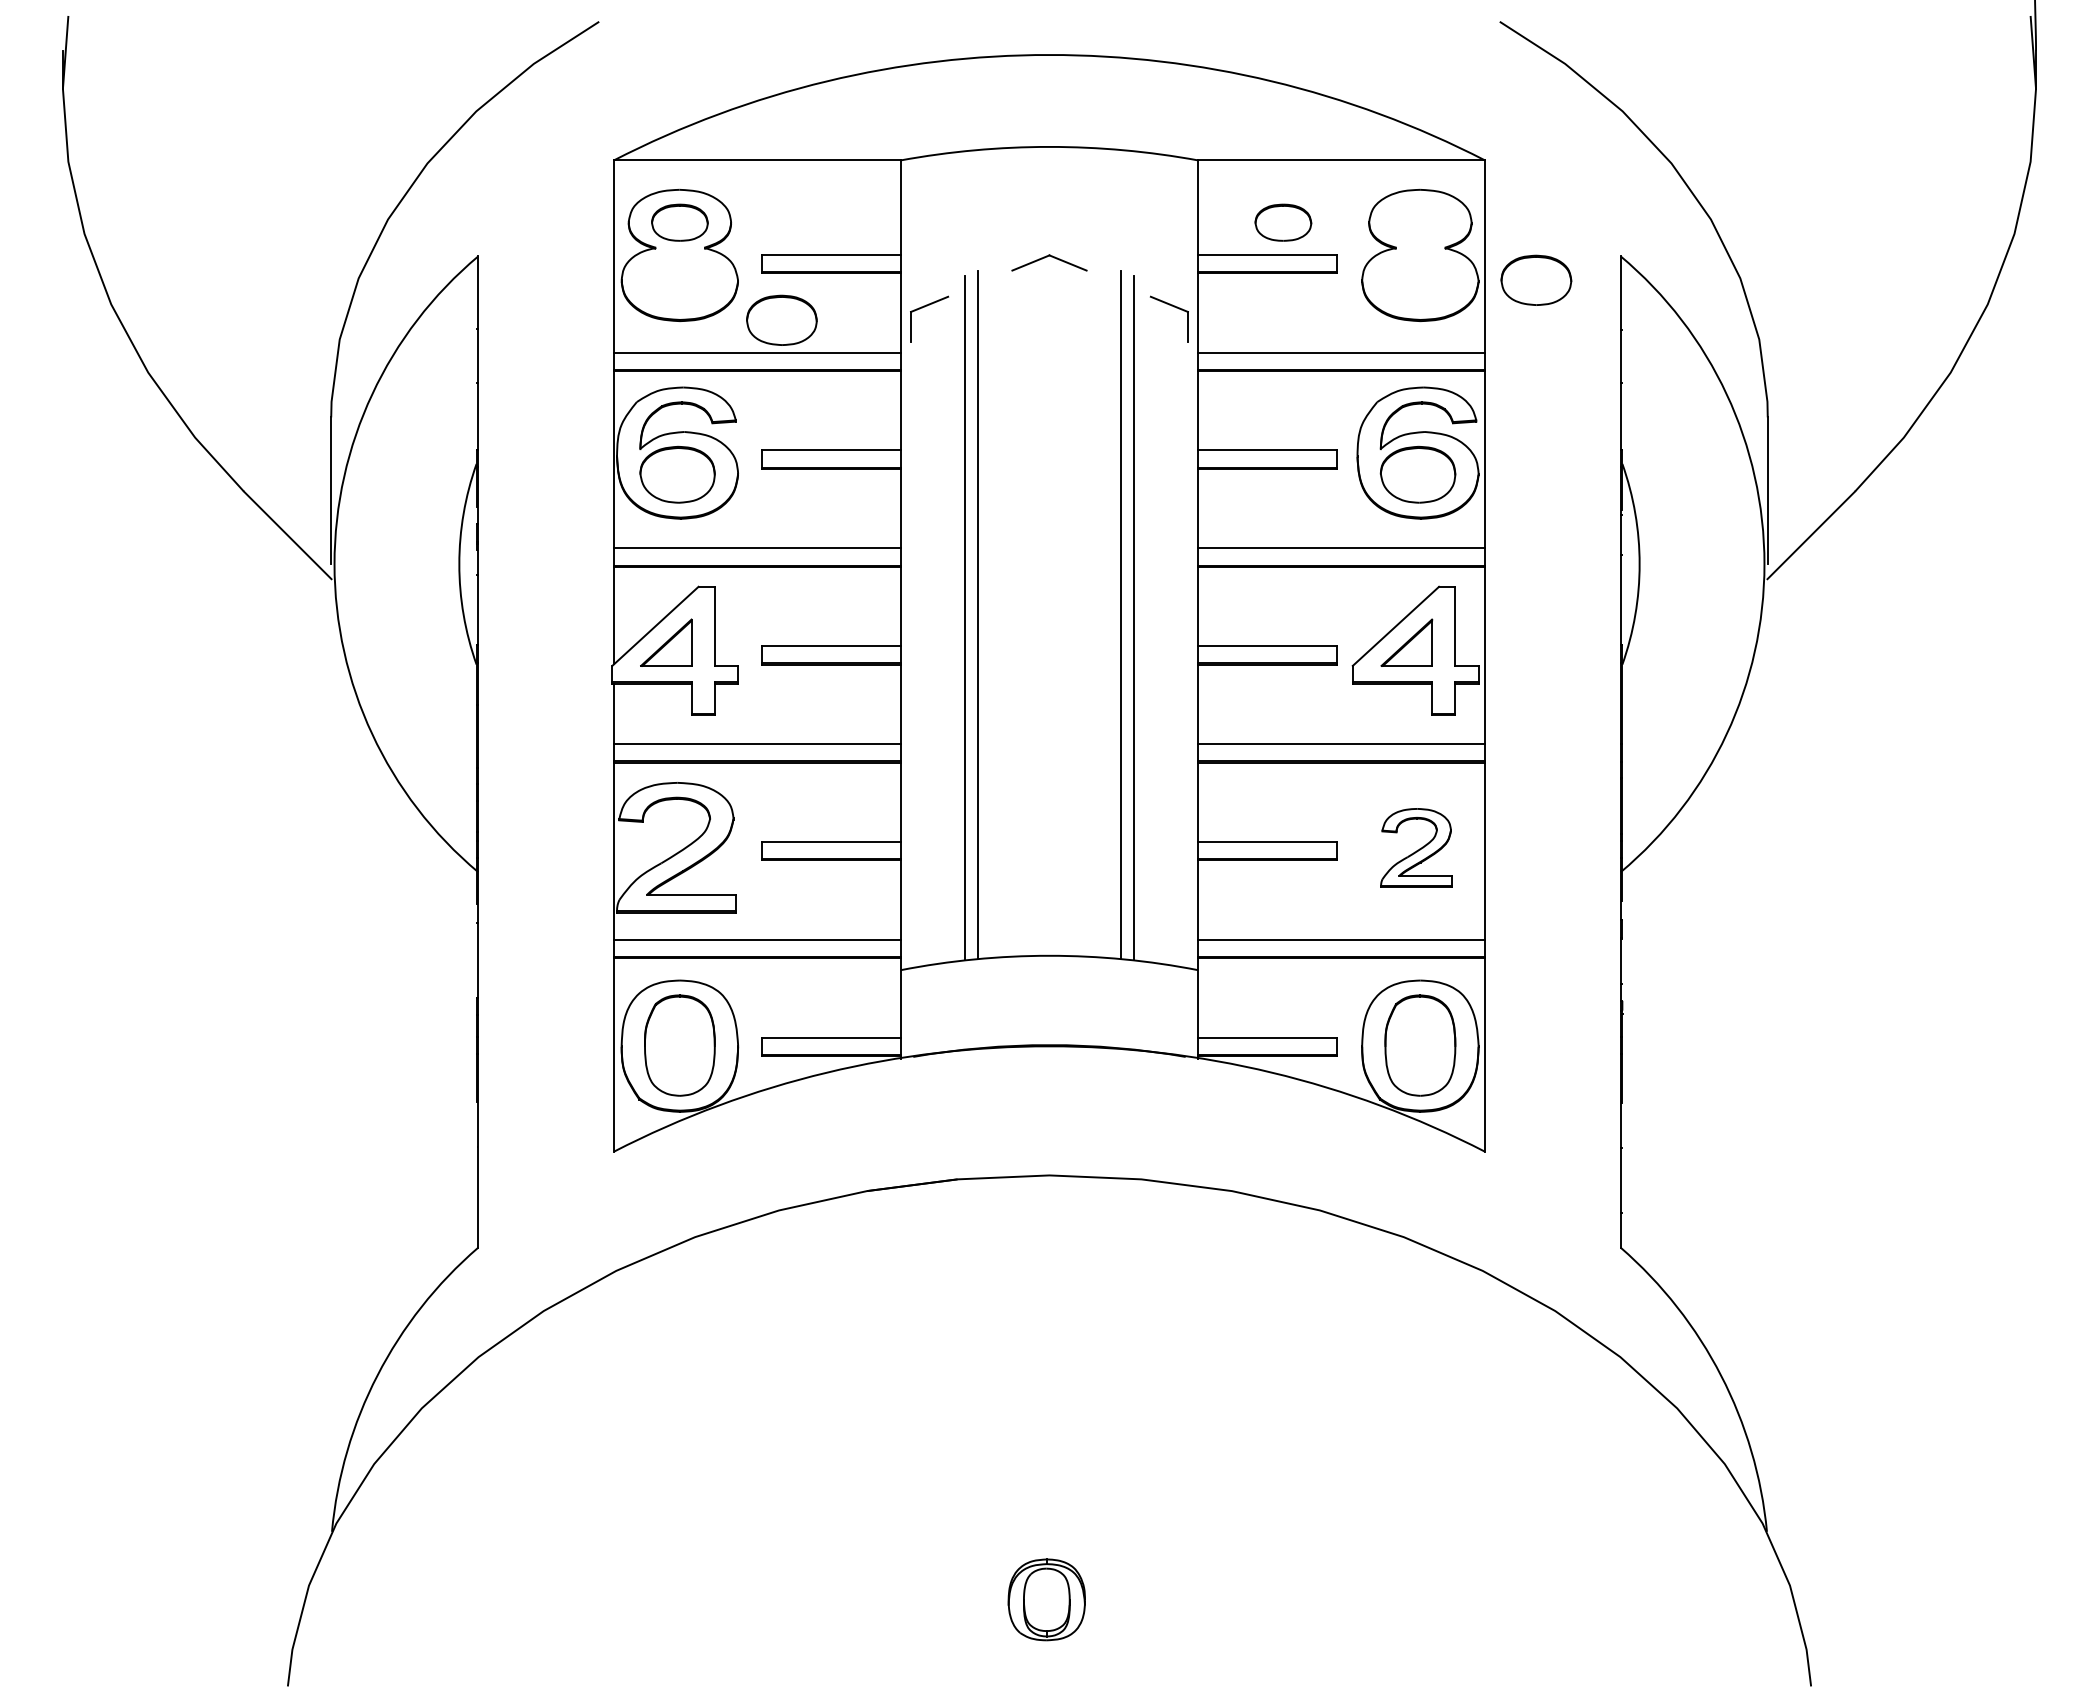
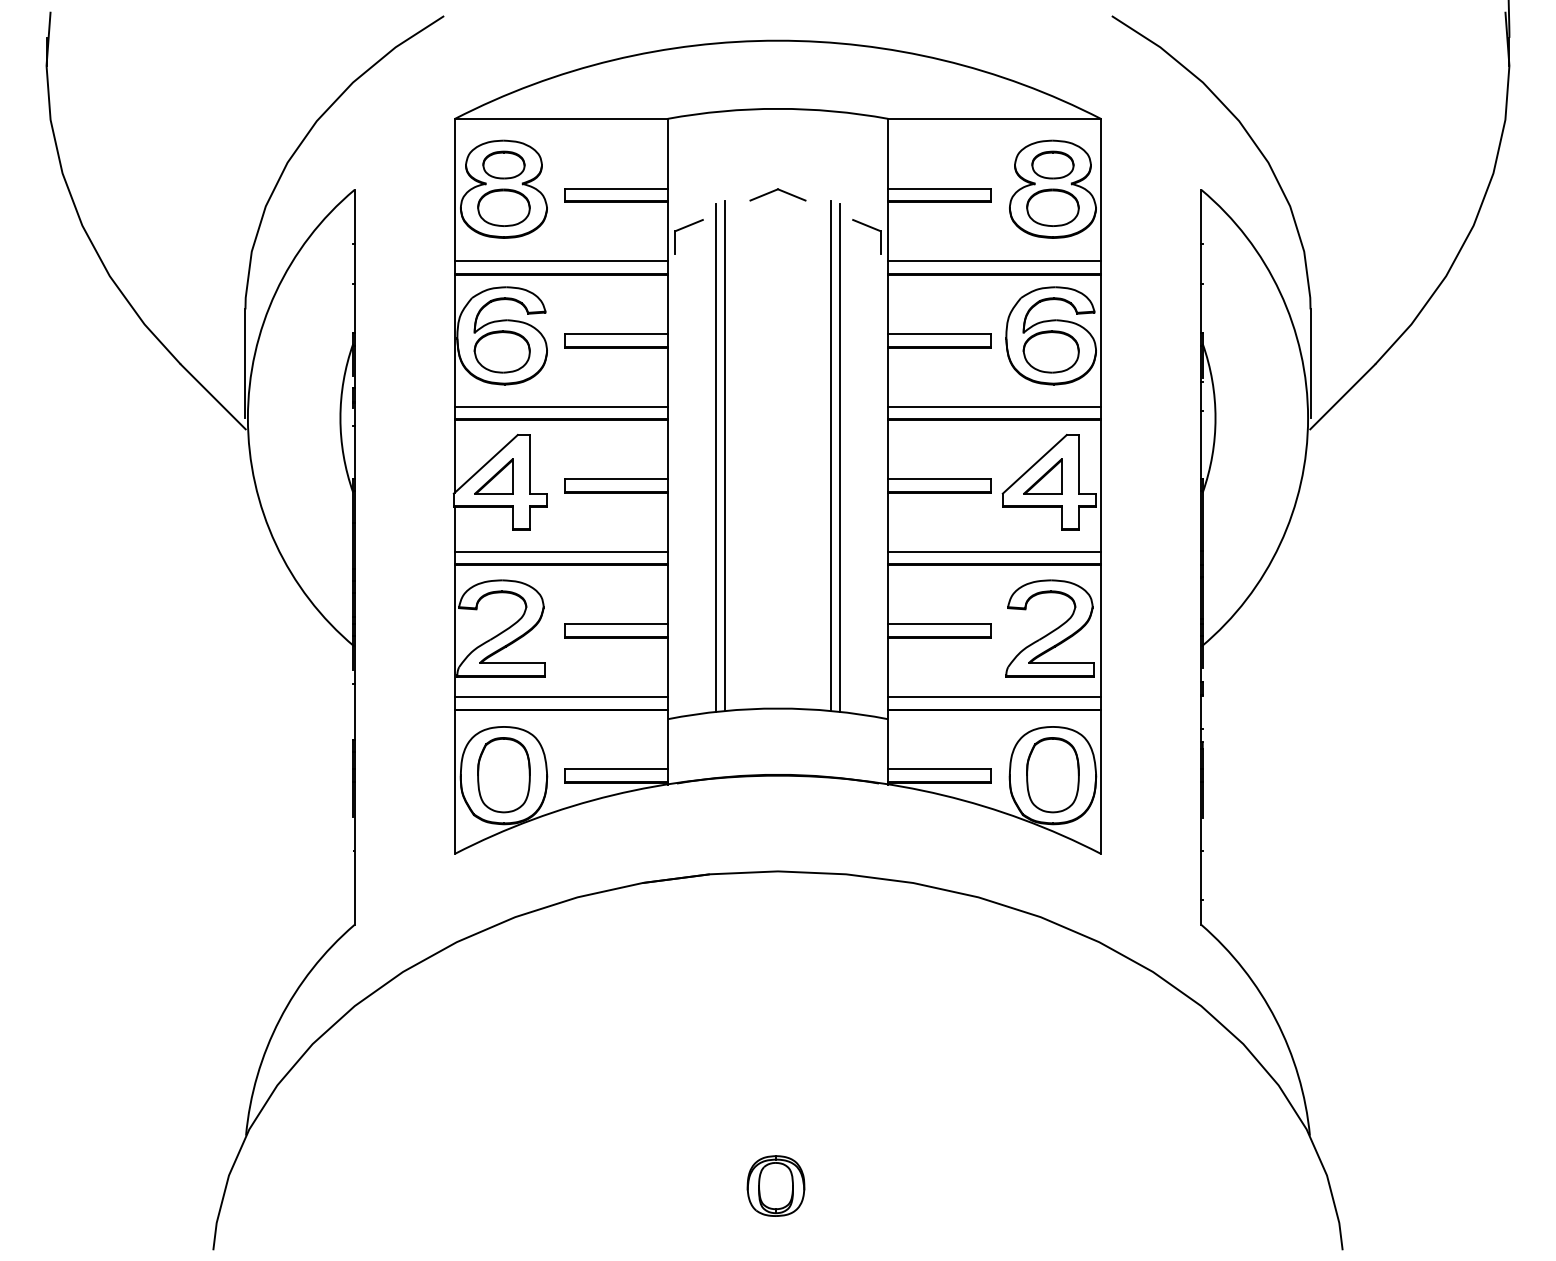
part: (1283, 222) -> (1053, 164), moved
part: (1536, 279) -> (1053, 207), moved
part: (781, 319) -> (503, 207), moved
part: (1416, 847) -> (1050, 628), size x1.67

